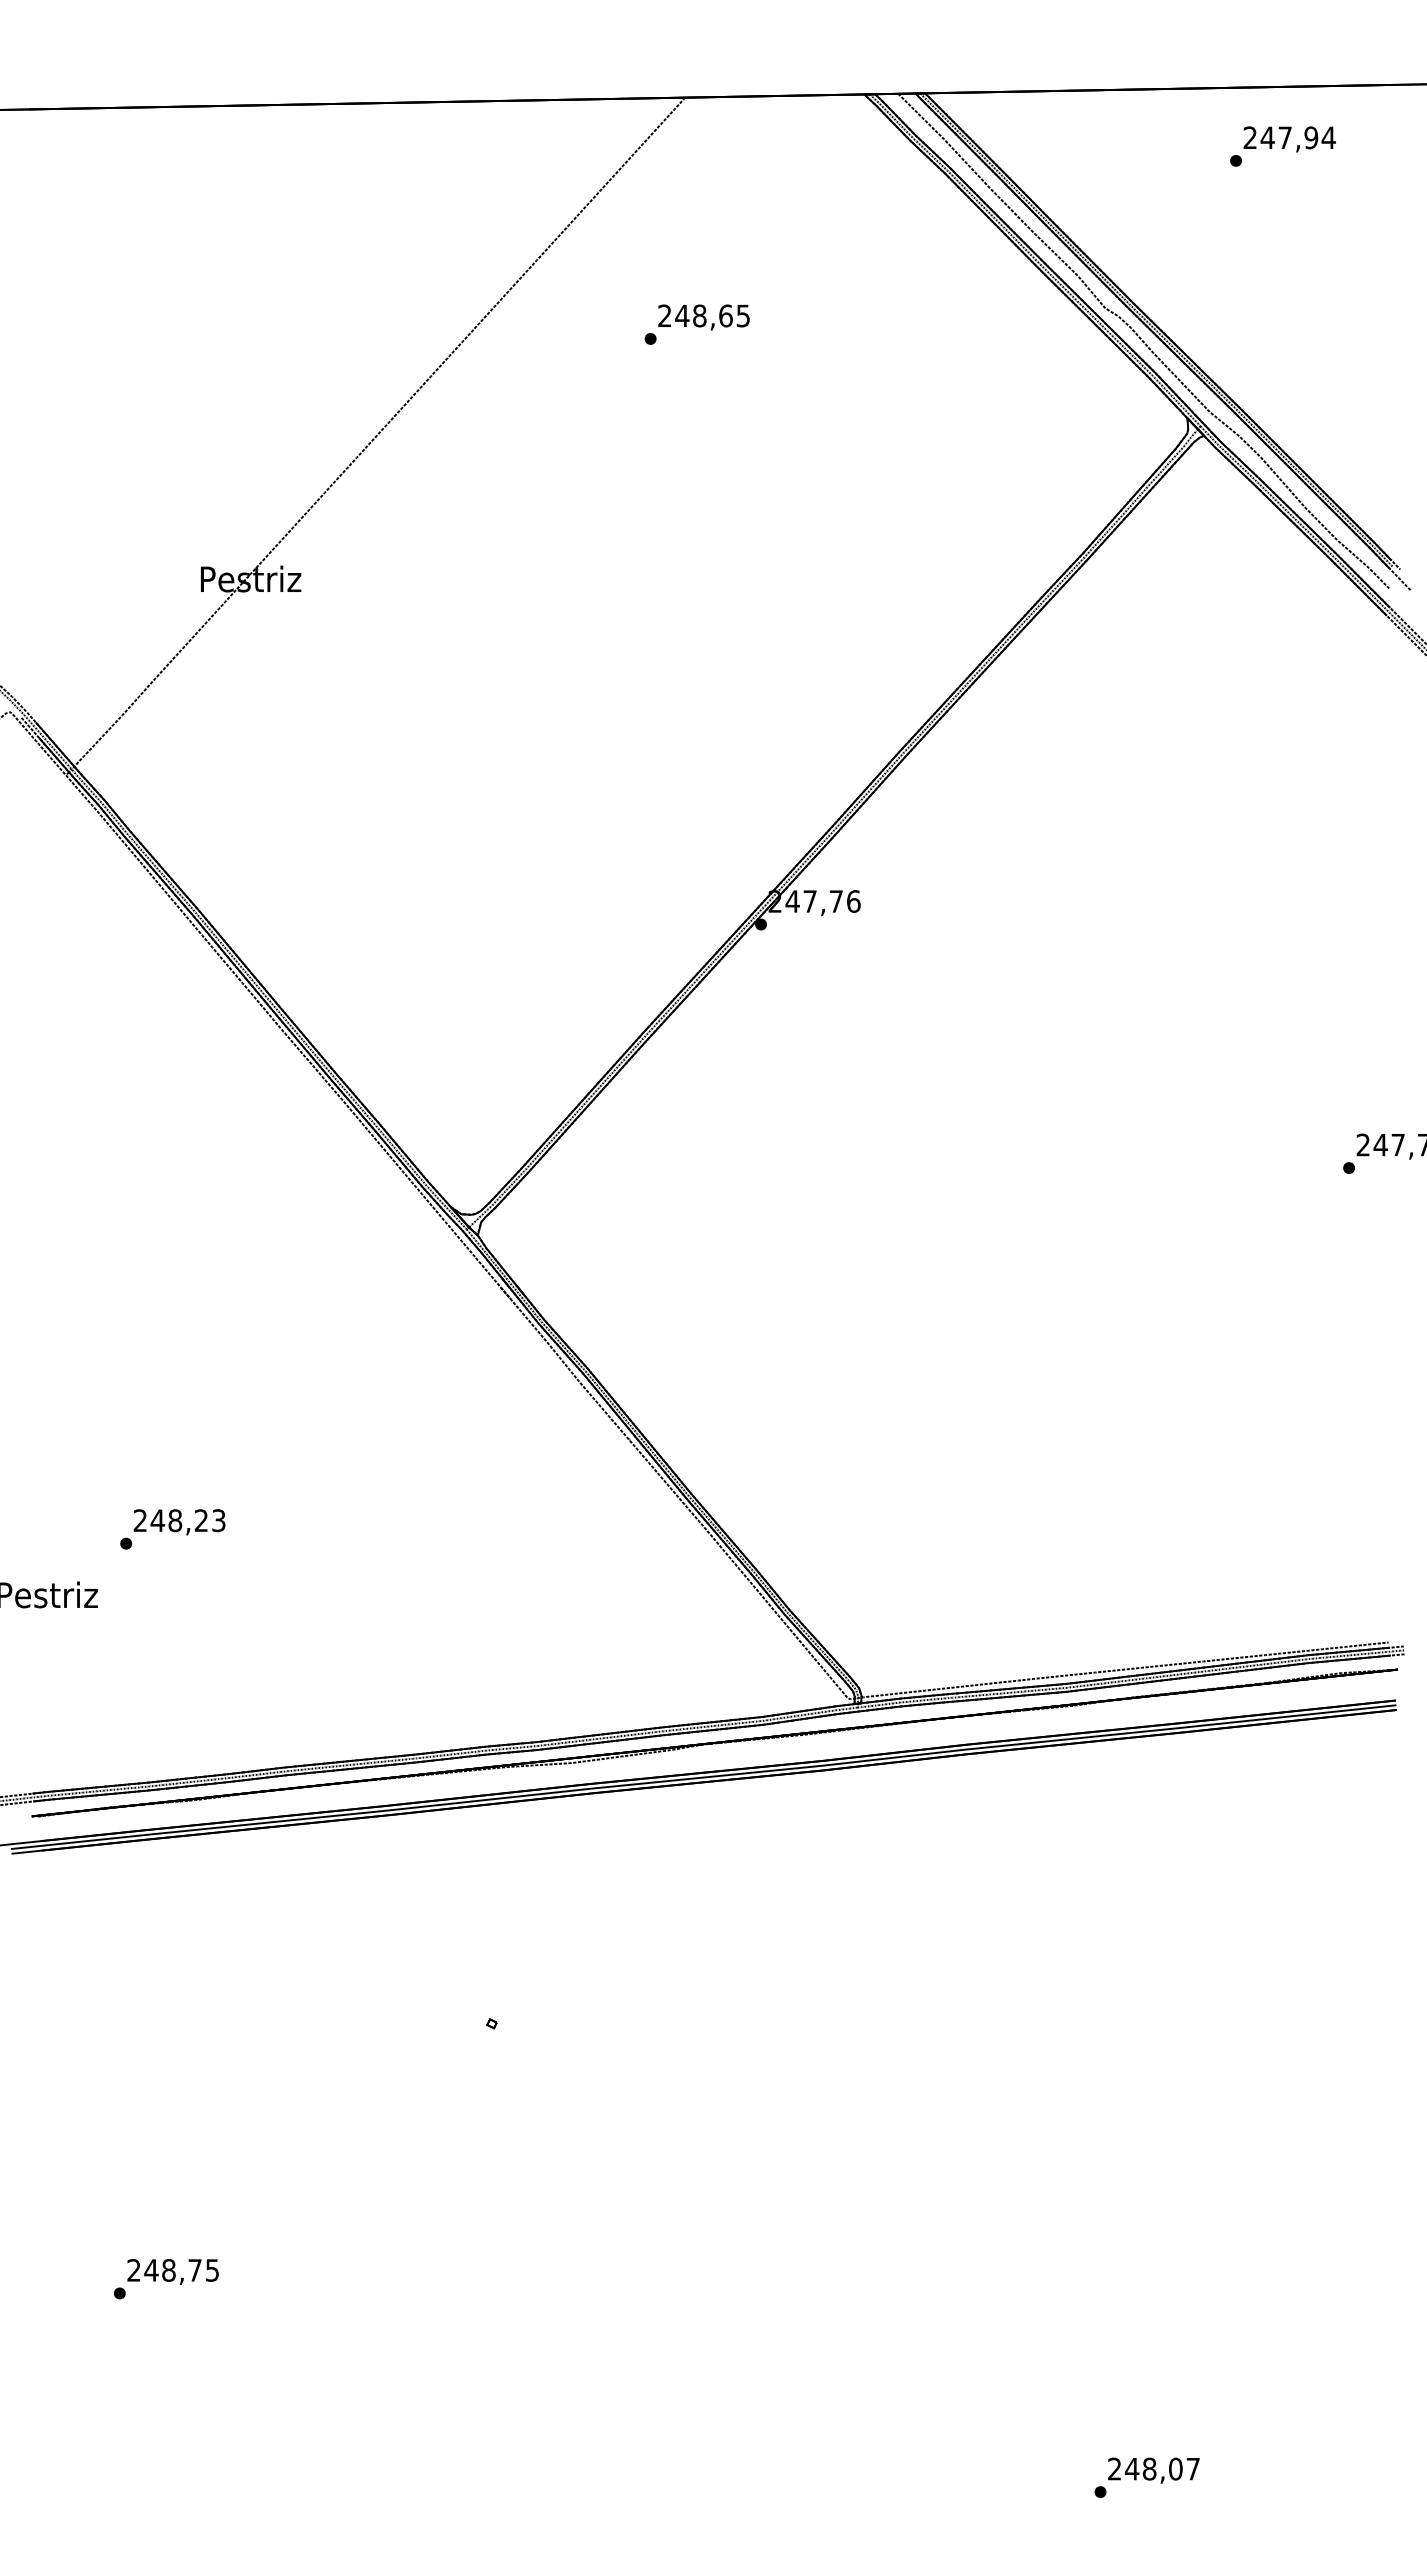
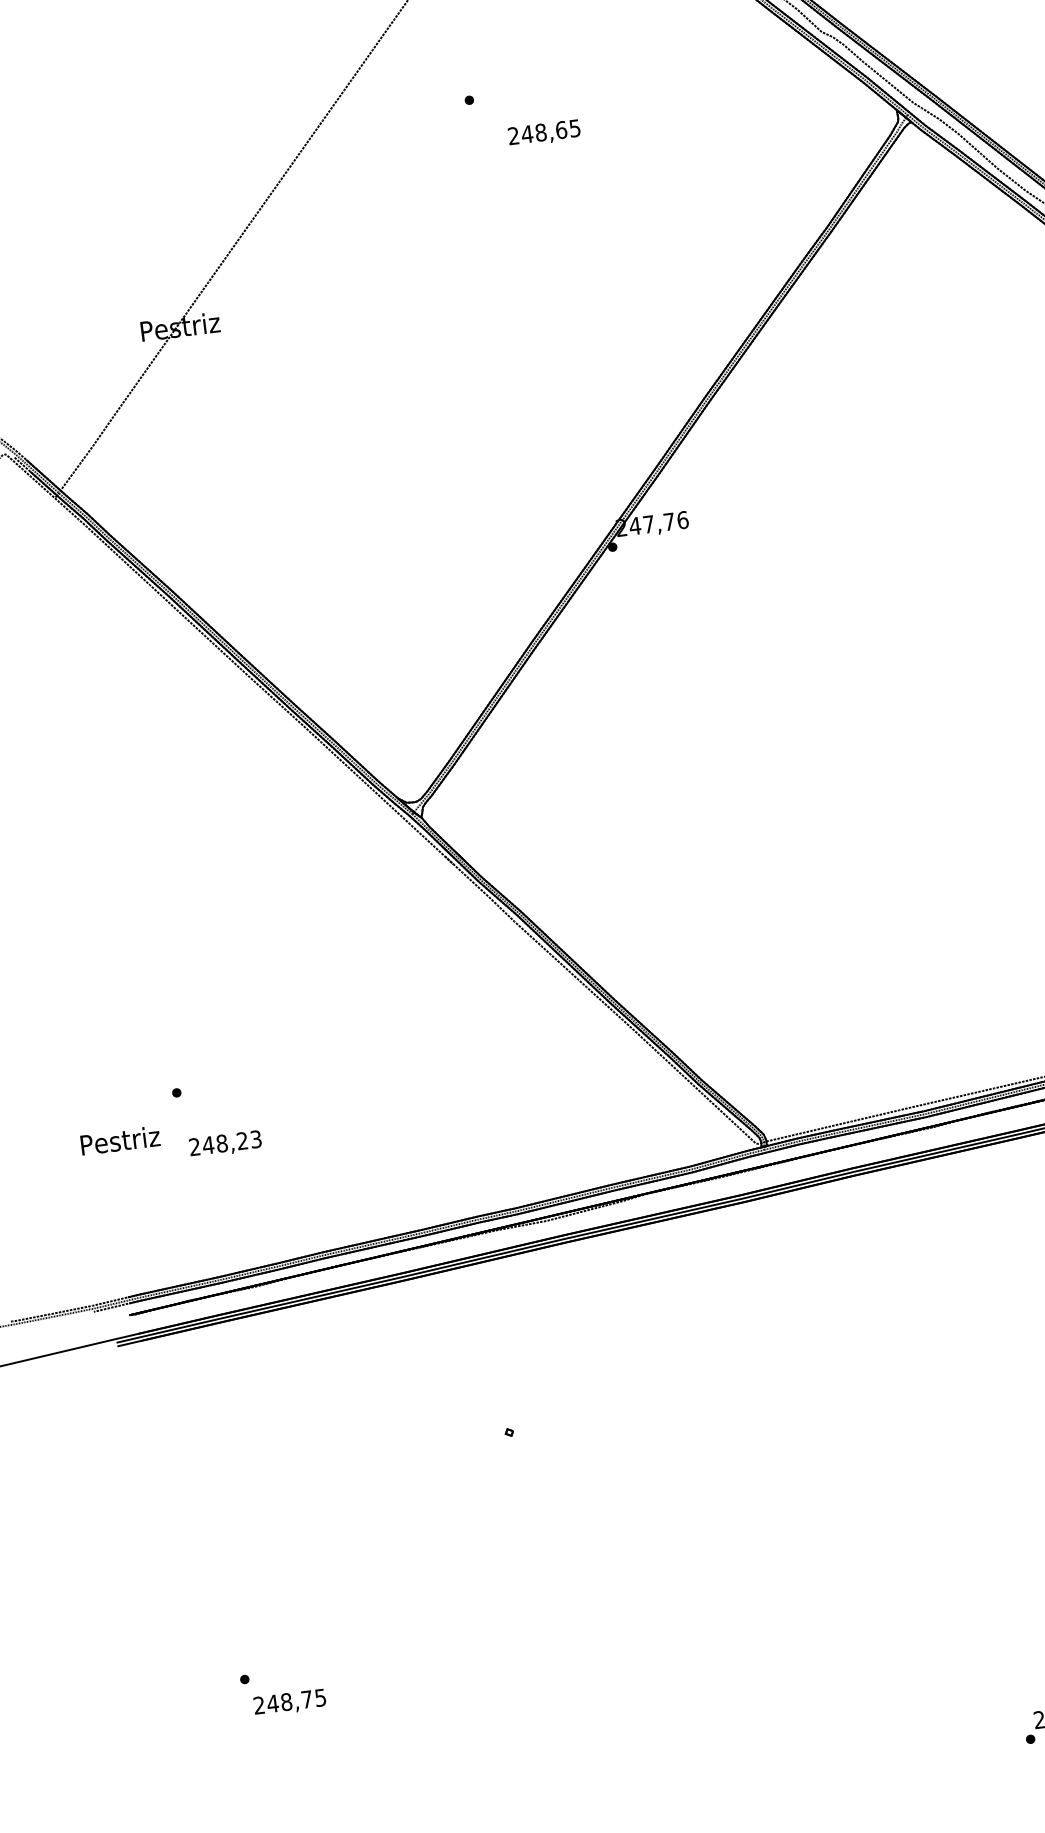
text: (703, 317) -> (544, 133), moved
text: (179, 1522) -> (225, 1144), moved
text: (172, 2271) -> (289, 1702), moved

